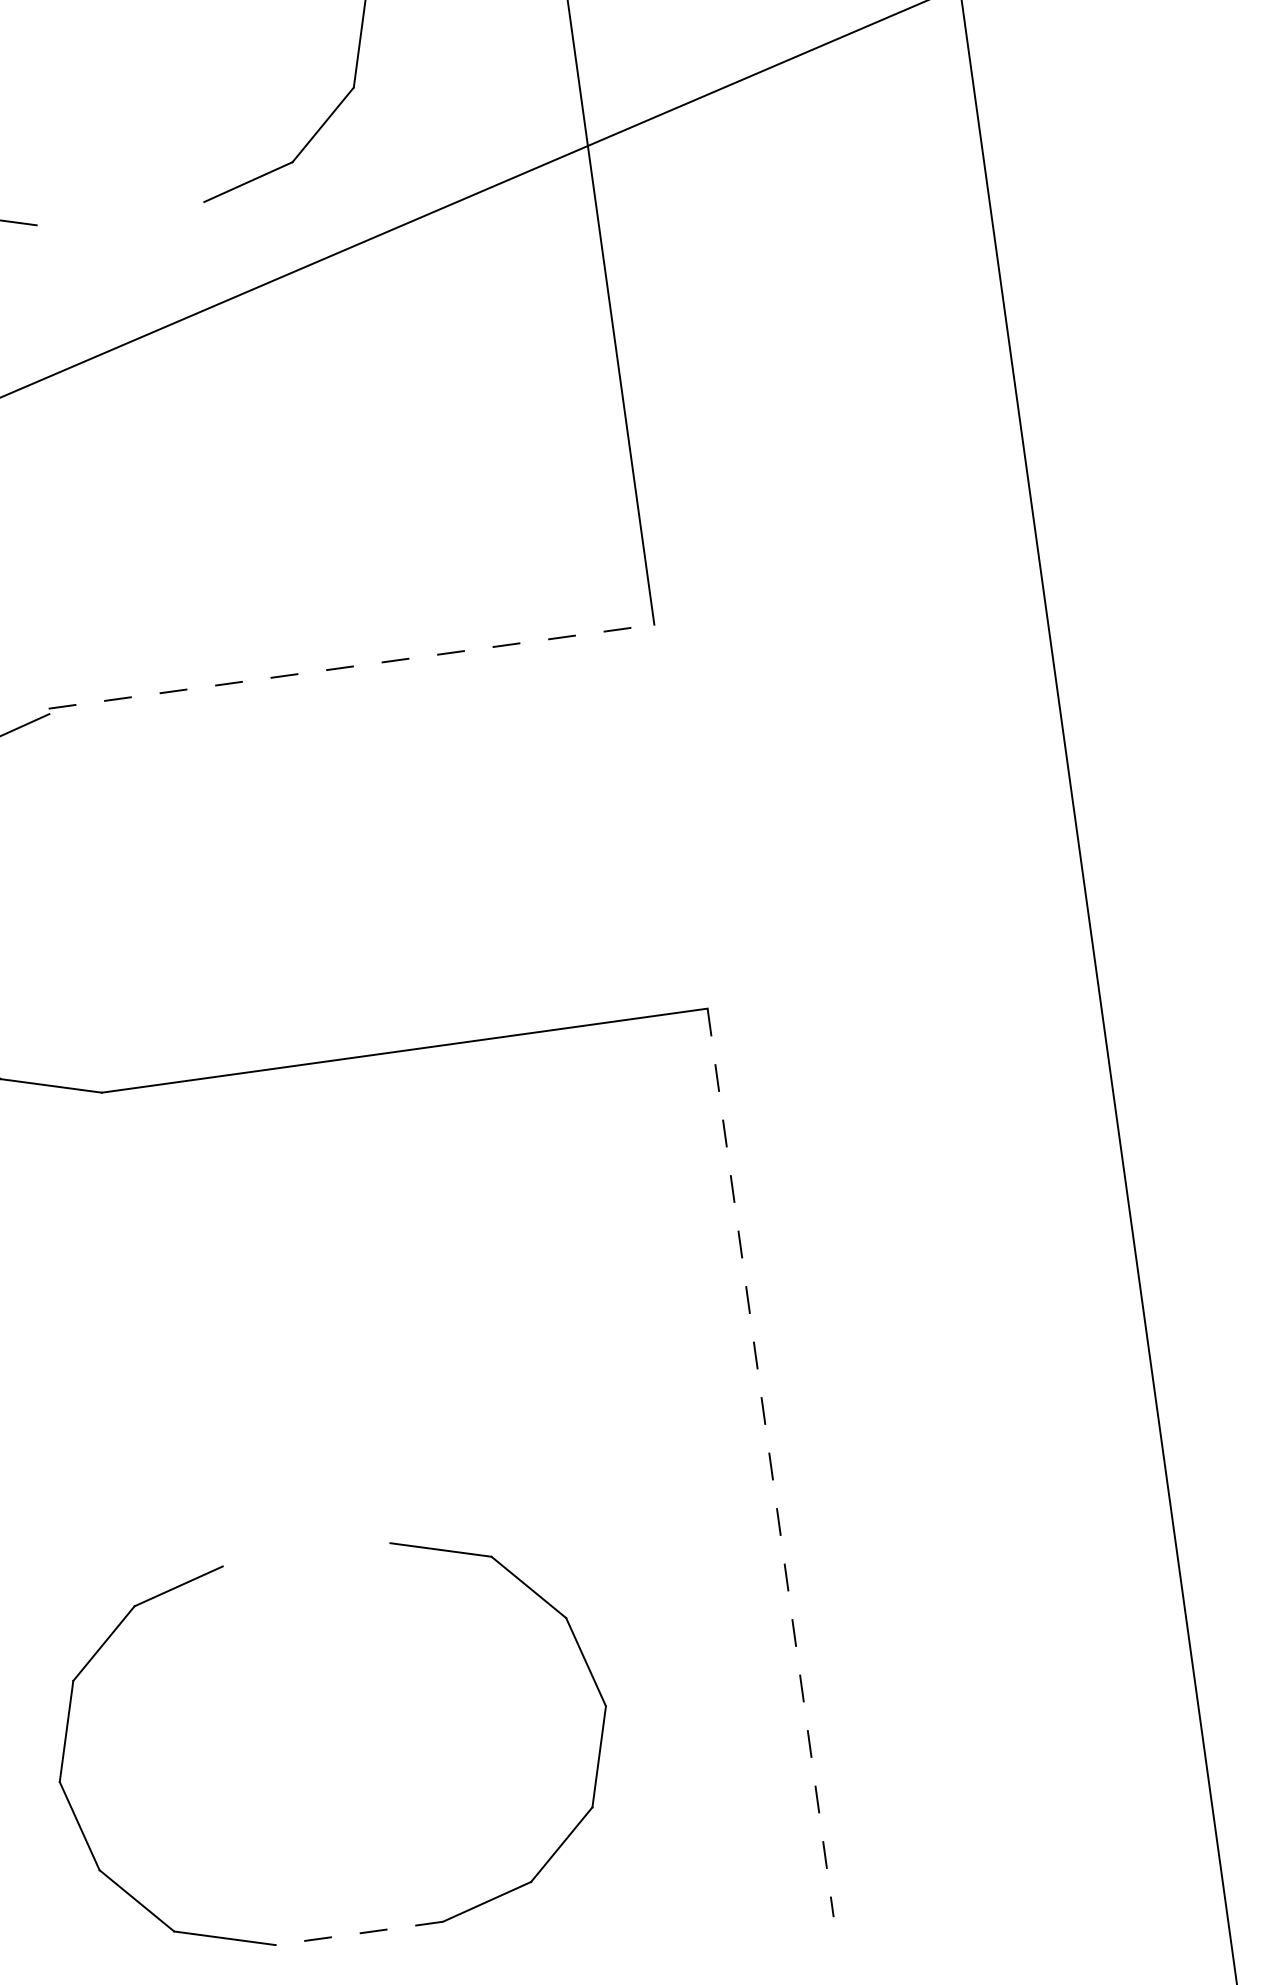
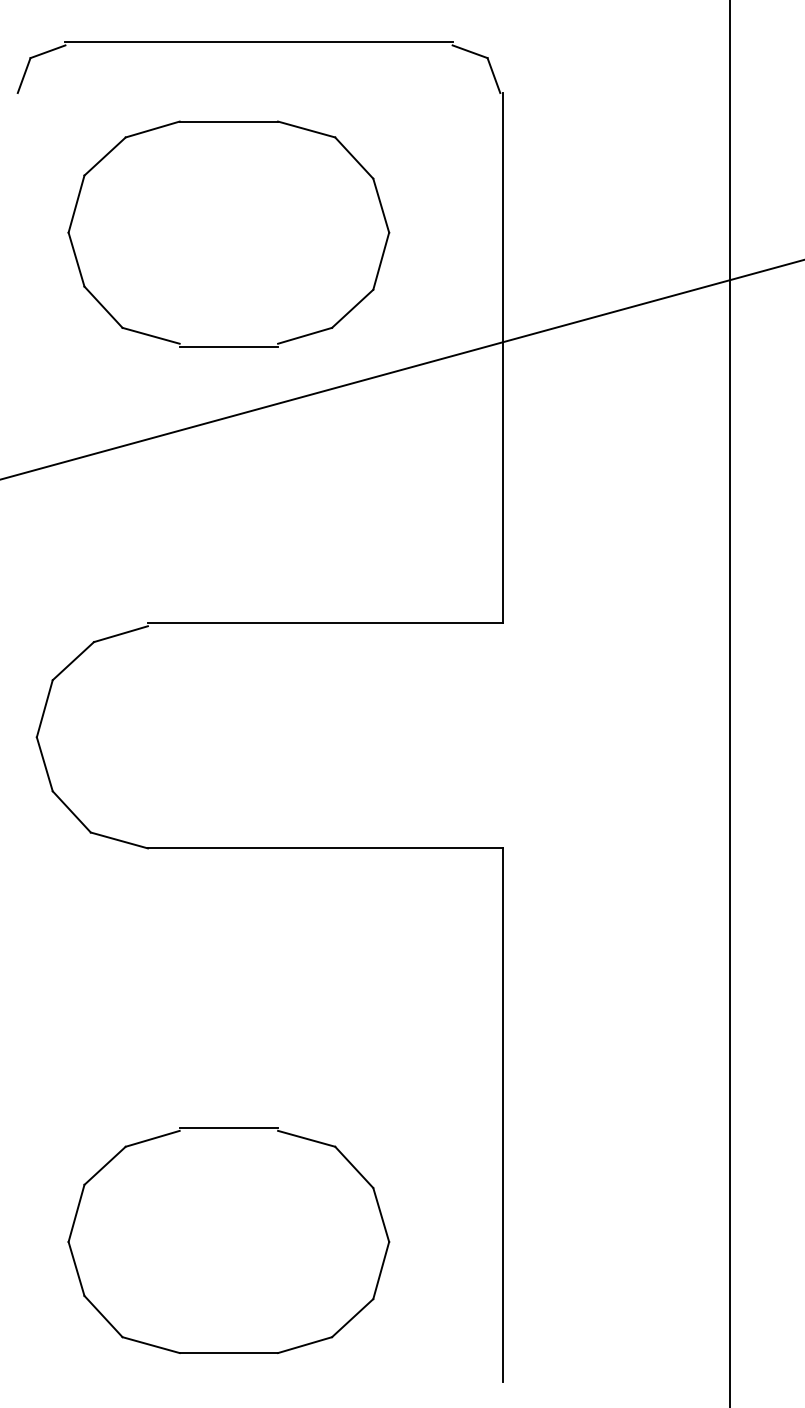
line: (120, 218) -> (228, 346), added
line: (351, 667) -> (325, 623), dashed -> solid
line: (770, 1463) -> (503, 1115), dashed -> solid
line: (305, 1549) -> (228, 1127), added
line: (358, 1934) -> (228, 1353), dashed -> solid

